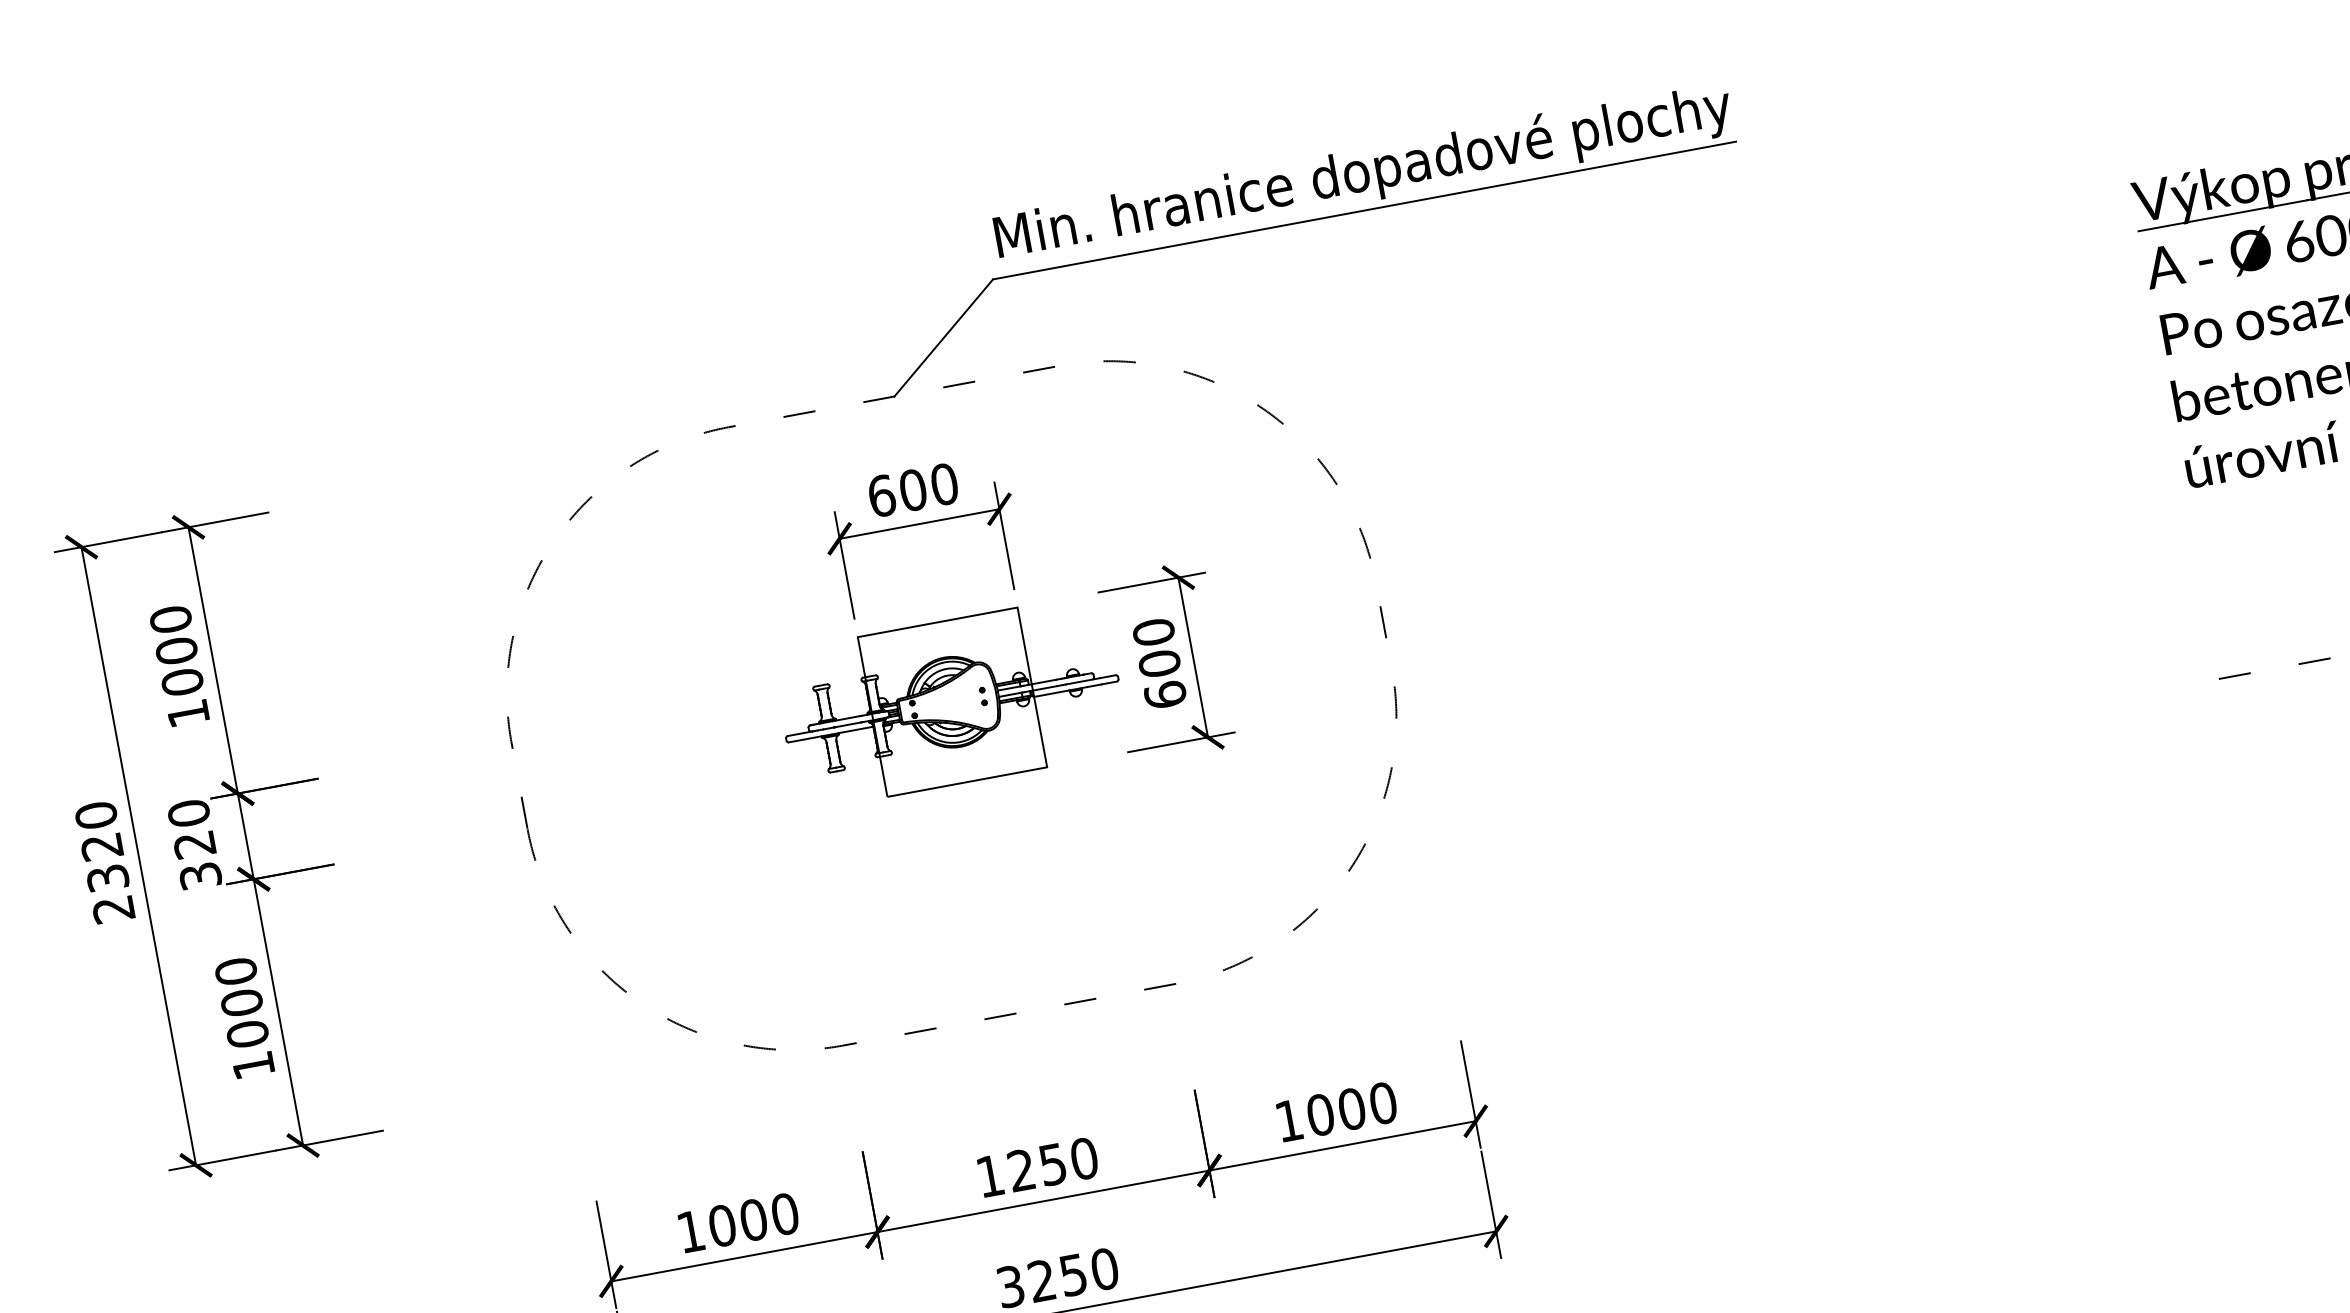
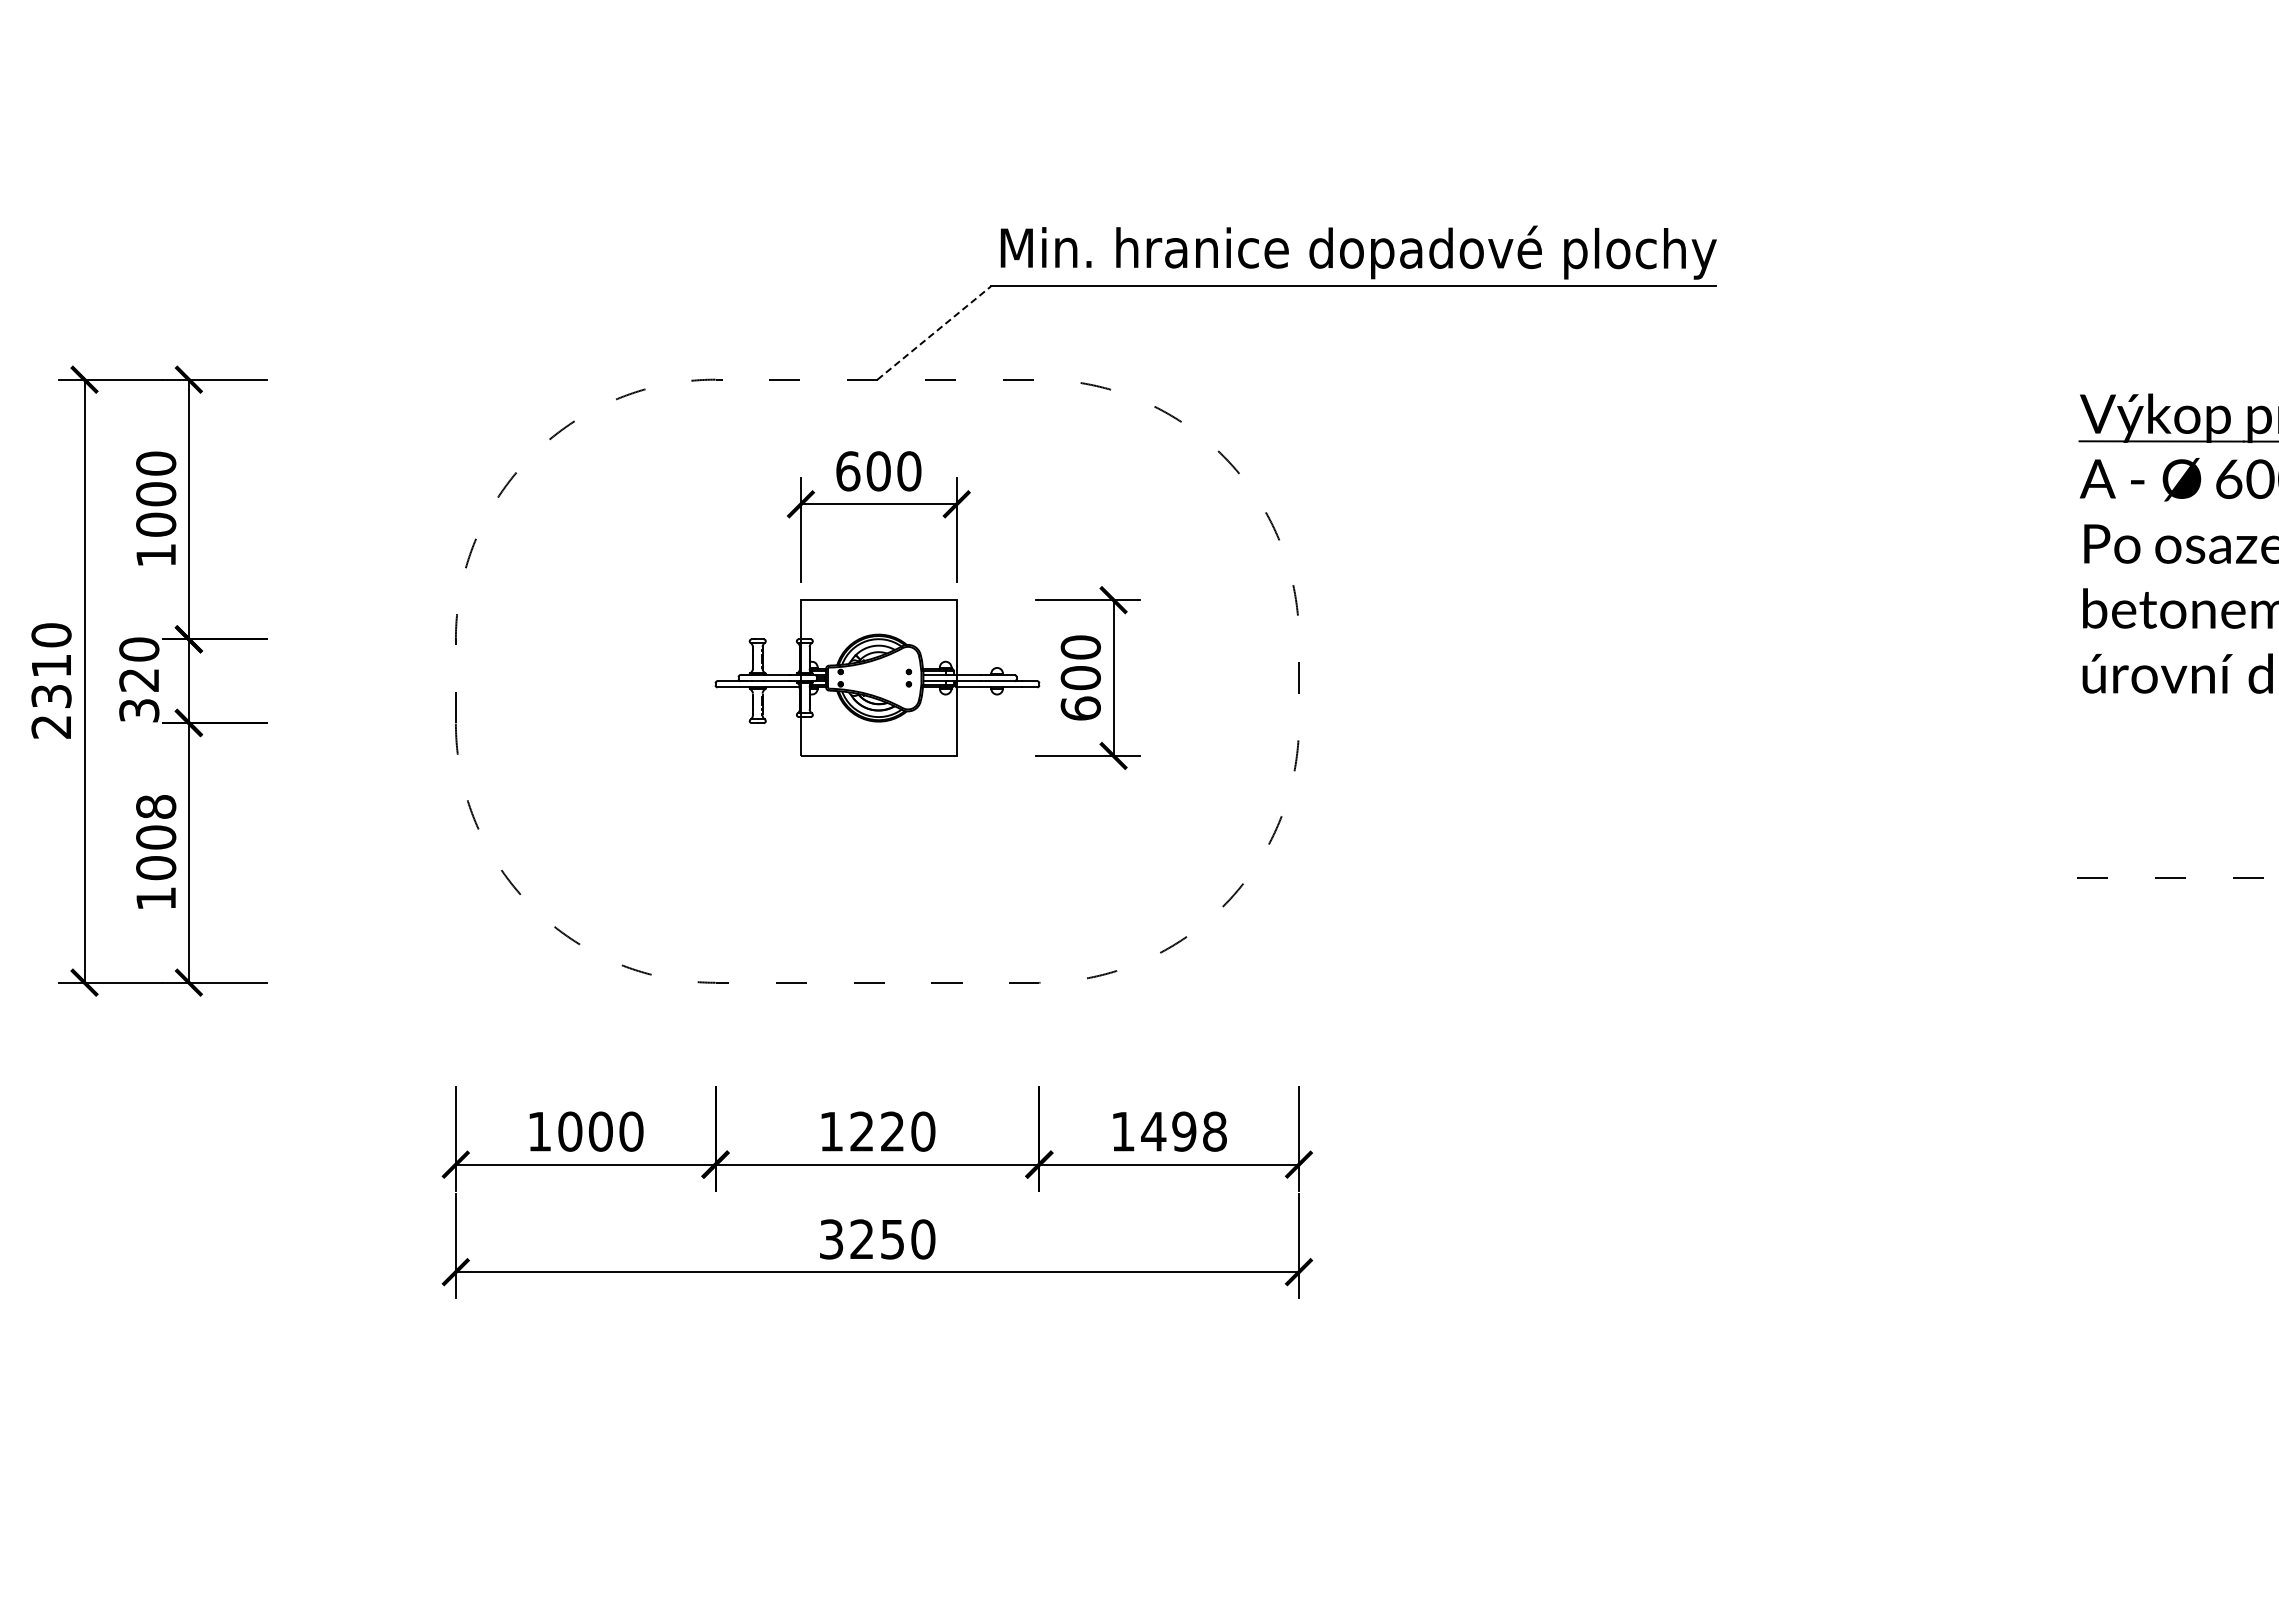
line: (943, 337) -> (934, 332), solid -> dashed
text: (101, 847) -> (50, 666), 2320 -> 2310
text: (236, 971) -> (156, 806), 1000 -> 1008
text: (1352, 1108) -> (1184, 1131), 1000 -> 1498
text: (1052, 1164) -> (892, 1131), 1250 -> 1220

